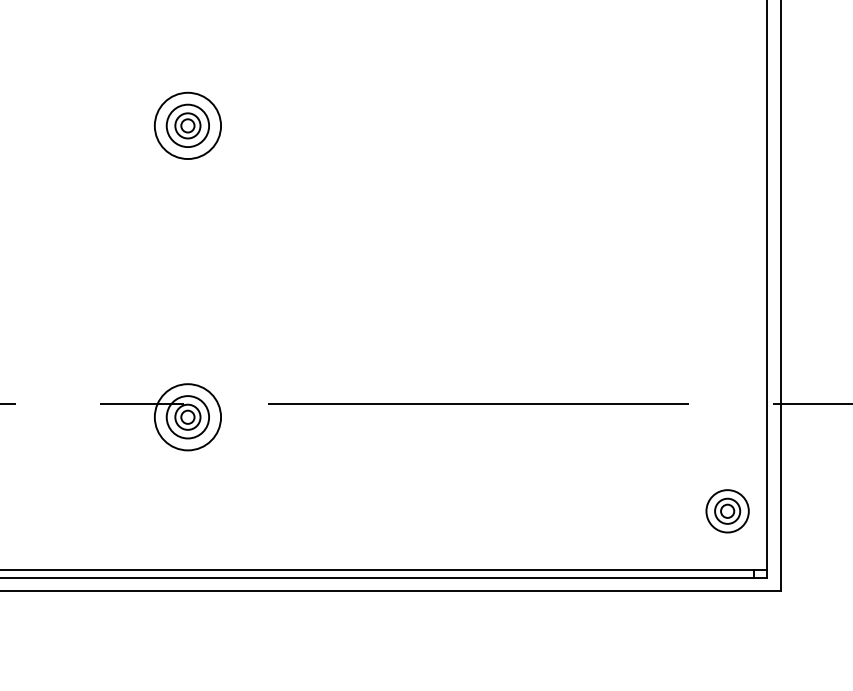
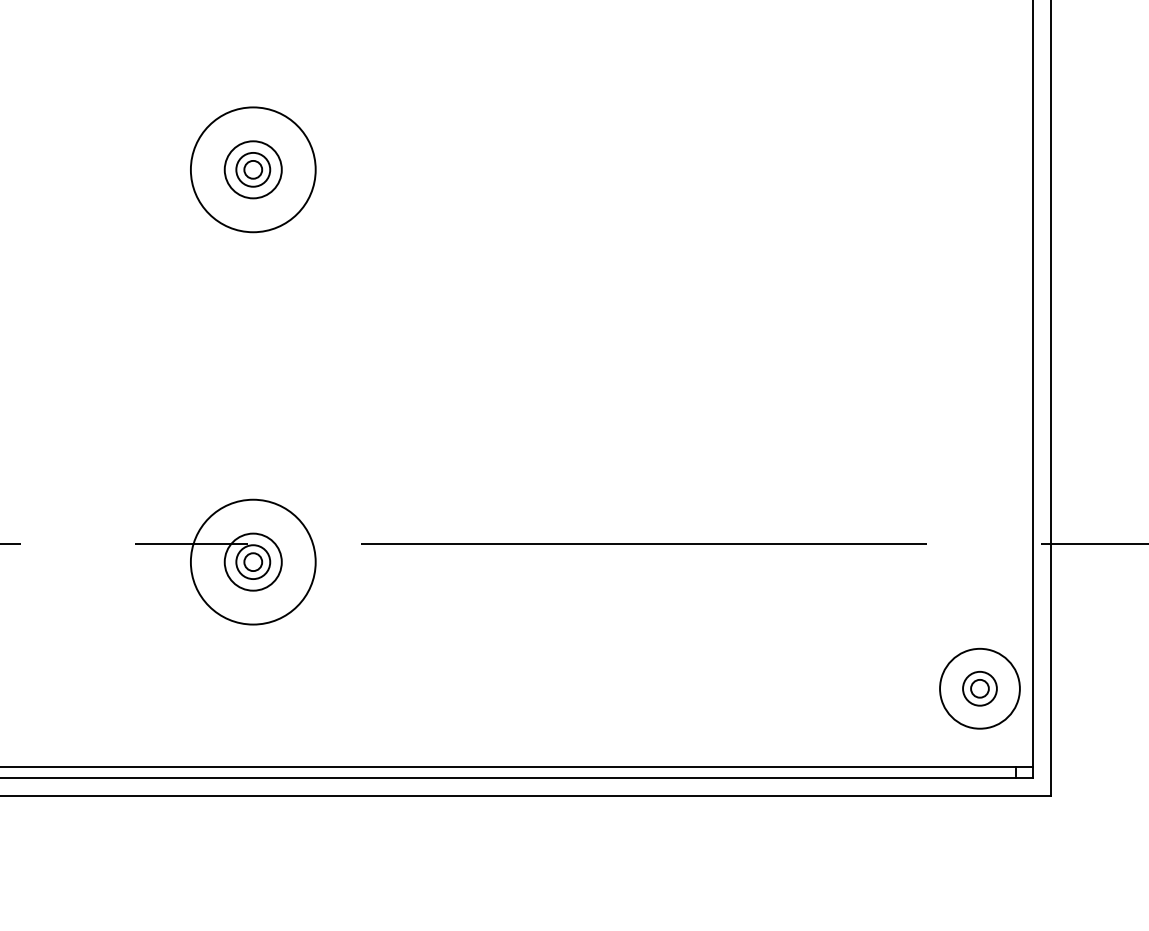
circle: (187, 125) -> (252, 169), size x1.4
circle: (187, 416) -> (252, 561), size x1.4
circle: (727, 511) -> (979, 688), size x1.4

